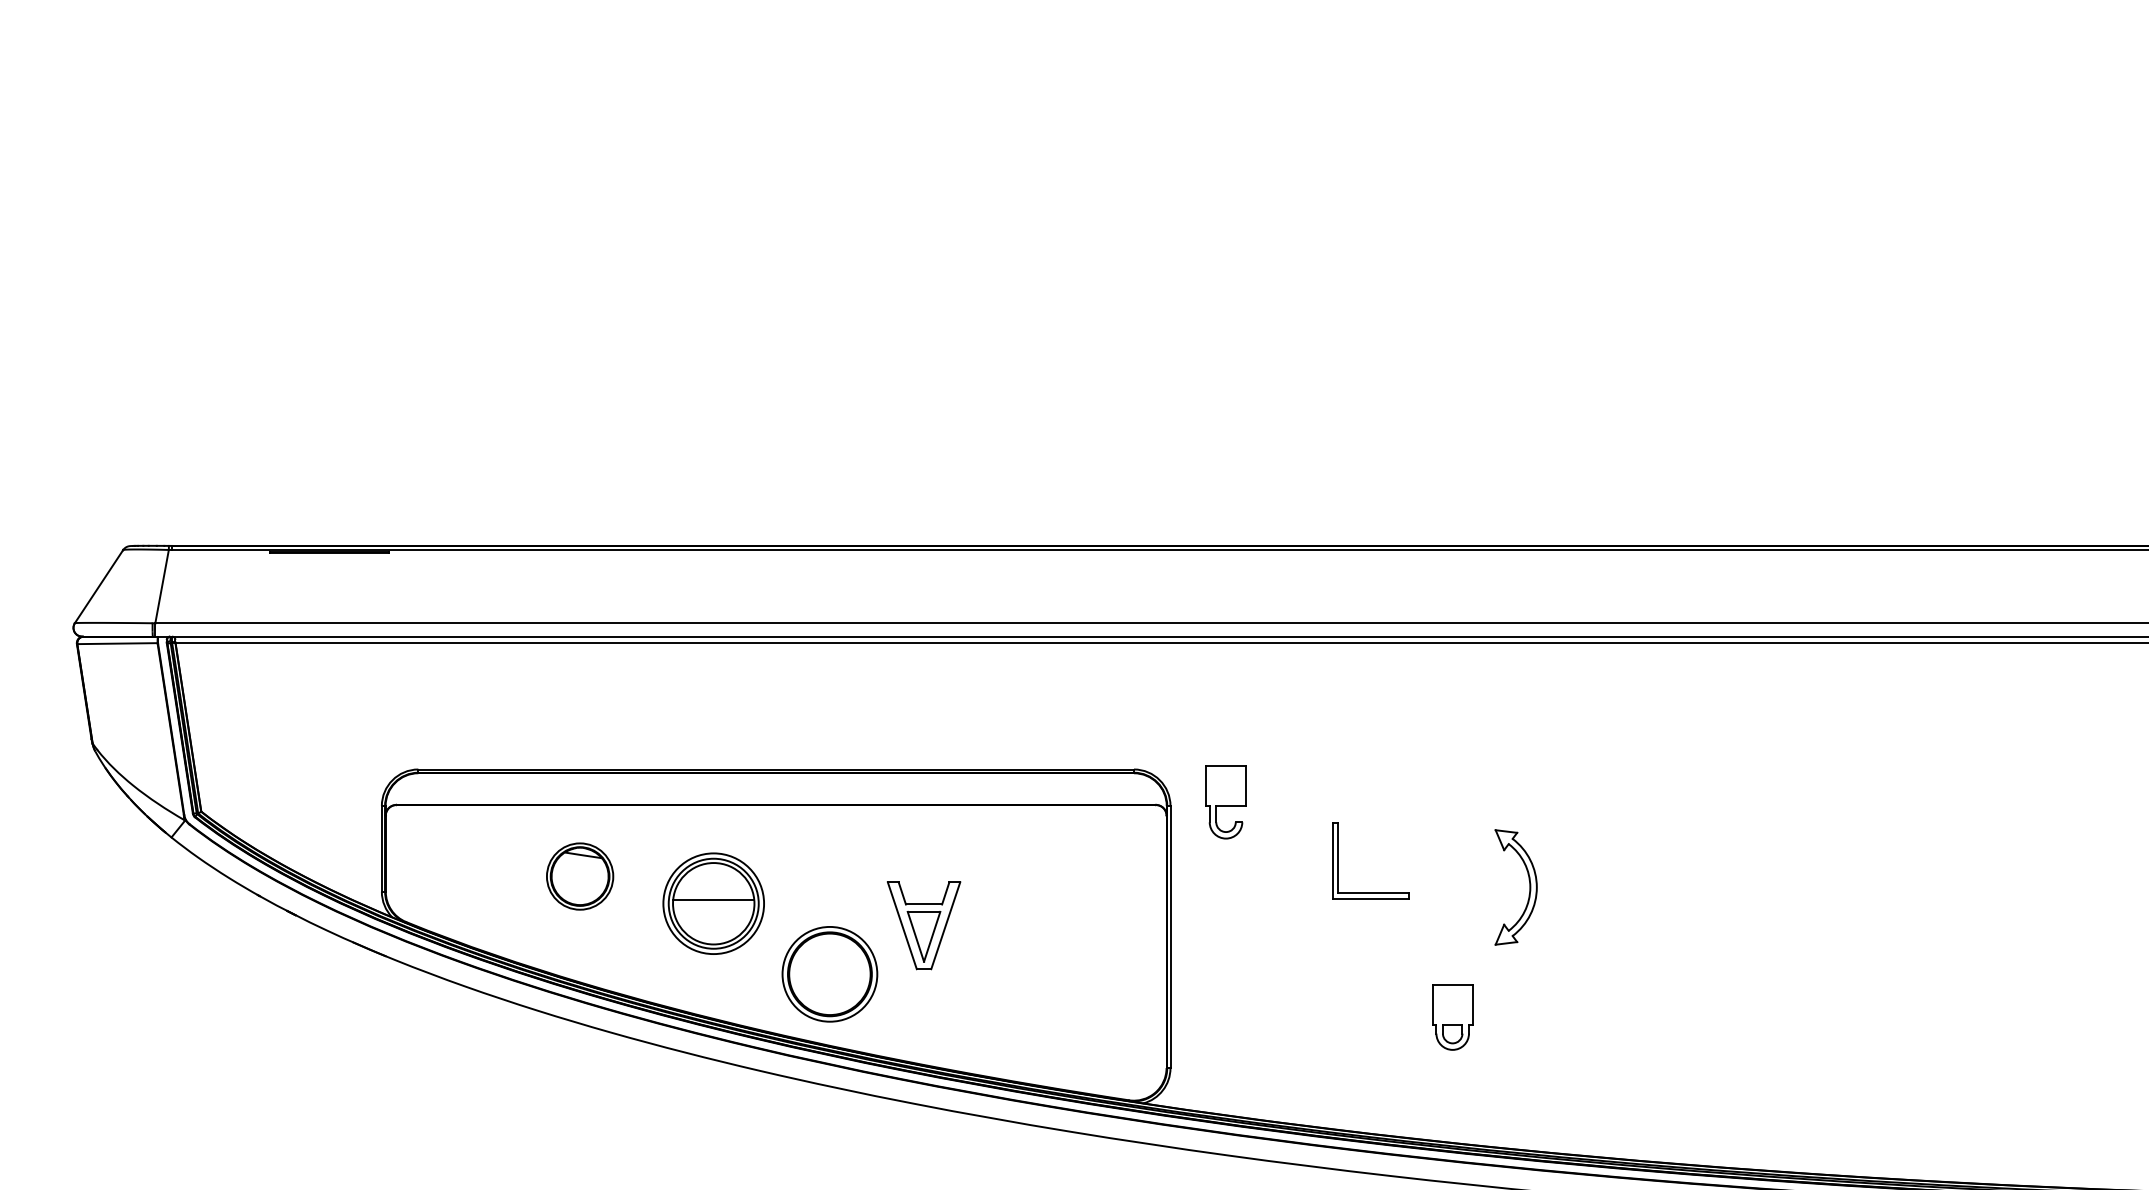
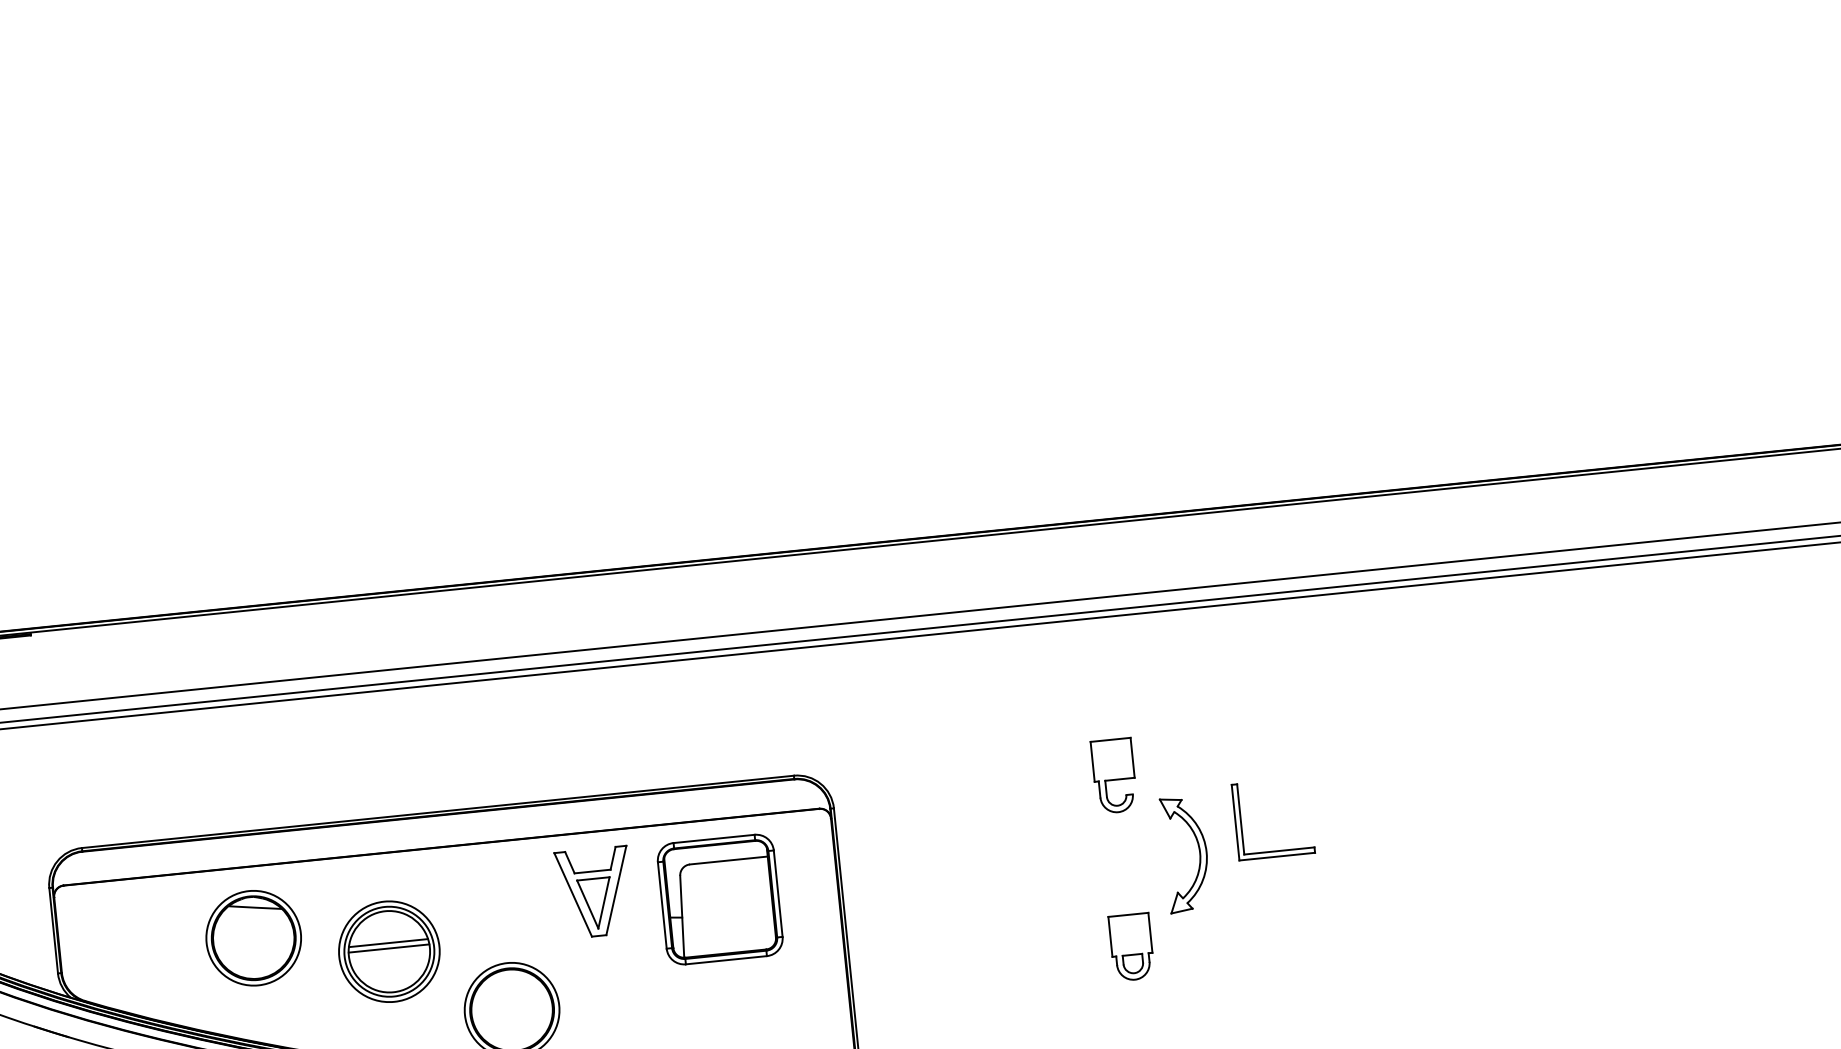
part: (1225, 802) -> (1114, 776), moved
part: (1338, 860) -> (1241, 821), moved
part: (579, 876) -> (253, 938), size x1.43
part: (1048, 885) -> (720, 899), added
line: (713, 895) -> (388, 943), added
part: (924, 925) -> (595, 892), moved
part: (1452, 1017) -> (1131, 947), moved

